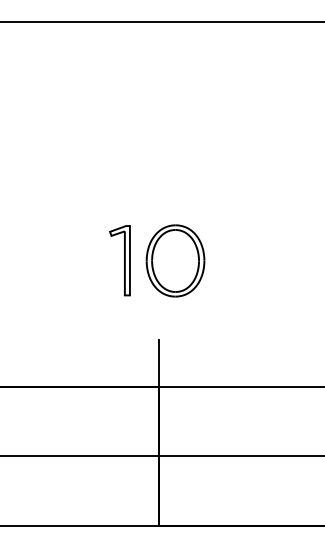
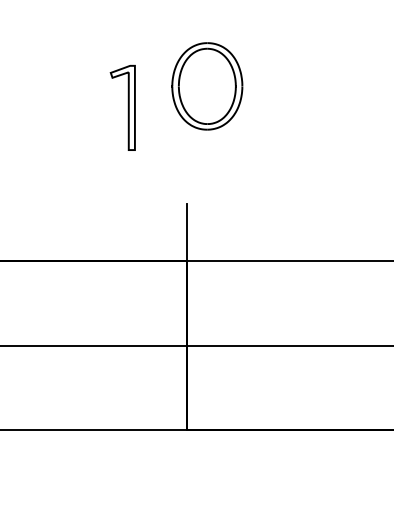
part: (119, 260) -> (122, 107), moved
part: (175, 260) -> (207, 85), moved

